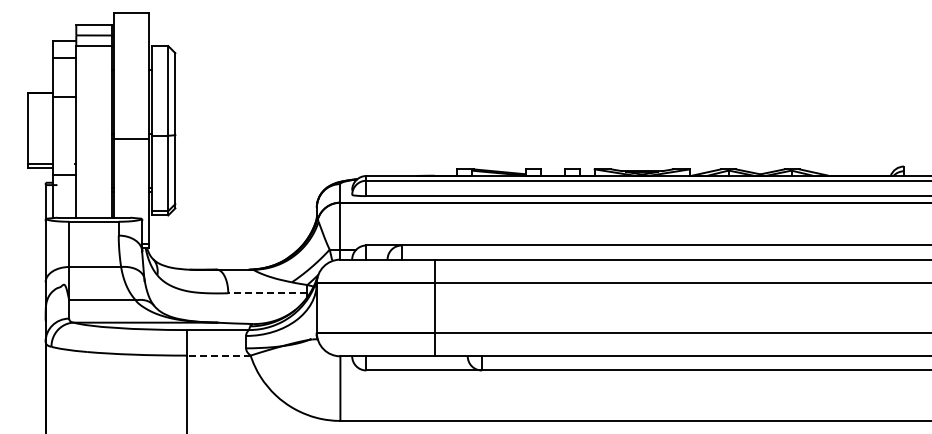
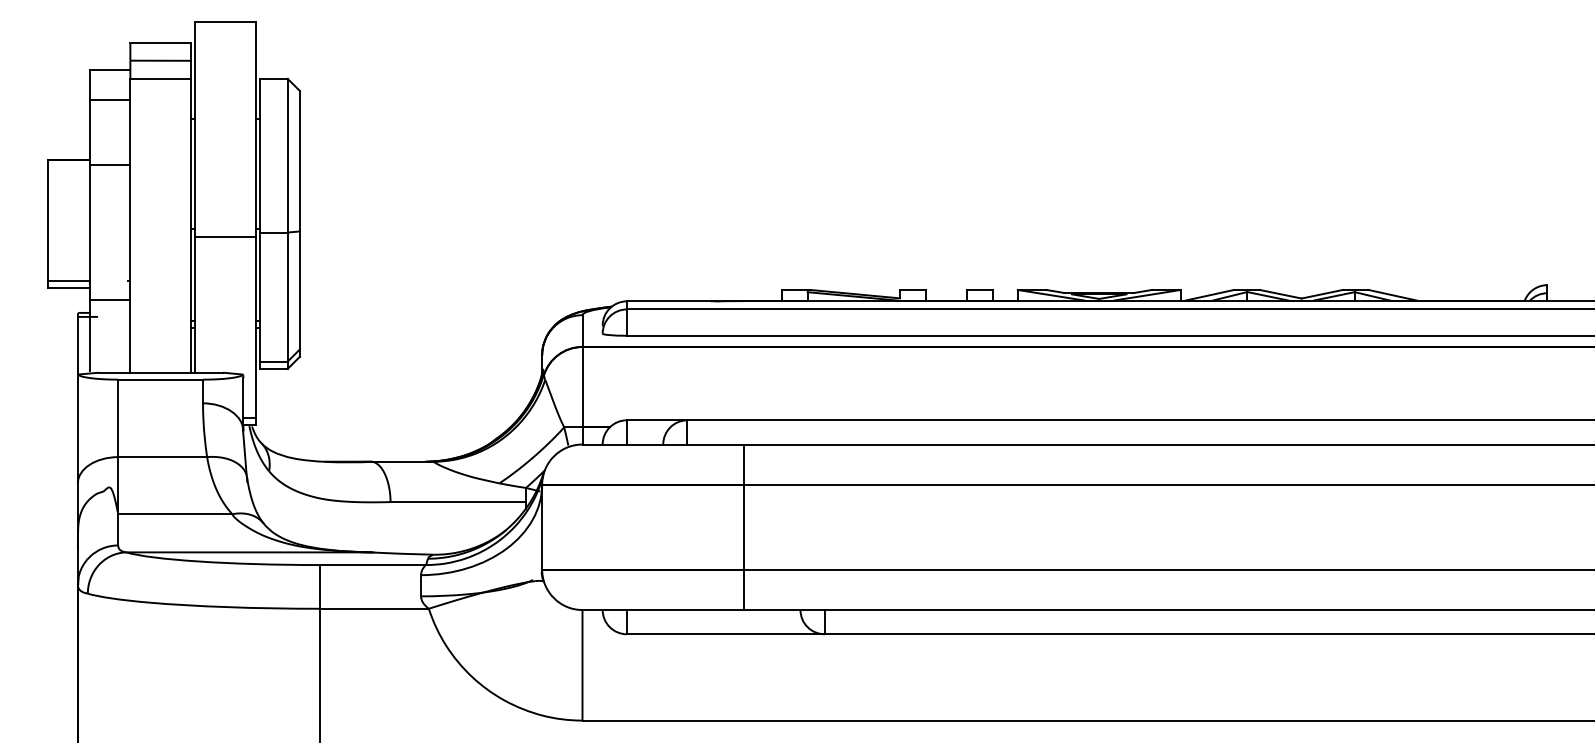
line: (267, 293) -> (457, 502), dashed -> solid
line: (218, 355) -> (373, 608), dashed -> solid

